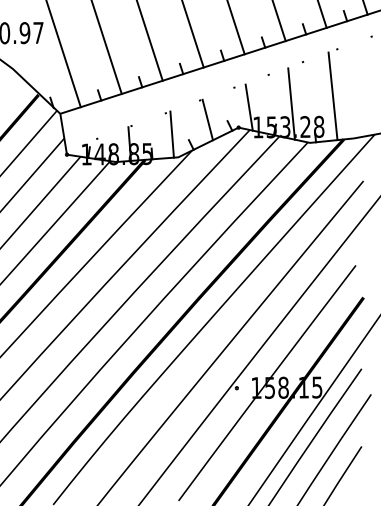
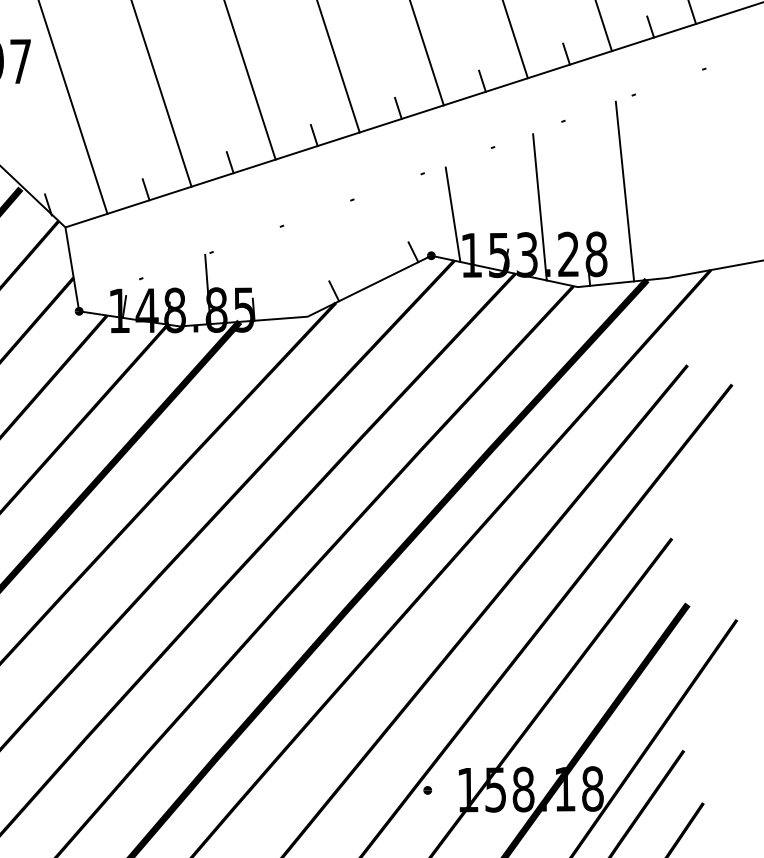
line: (207, 119) -> (367, 239), removed
line: (171, 134) -> (293, 269), removed
text: (317, 387) -> (593, 788), 158.15 -> 158.18

